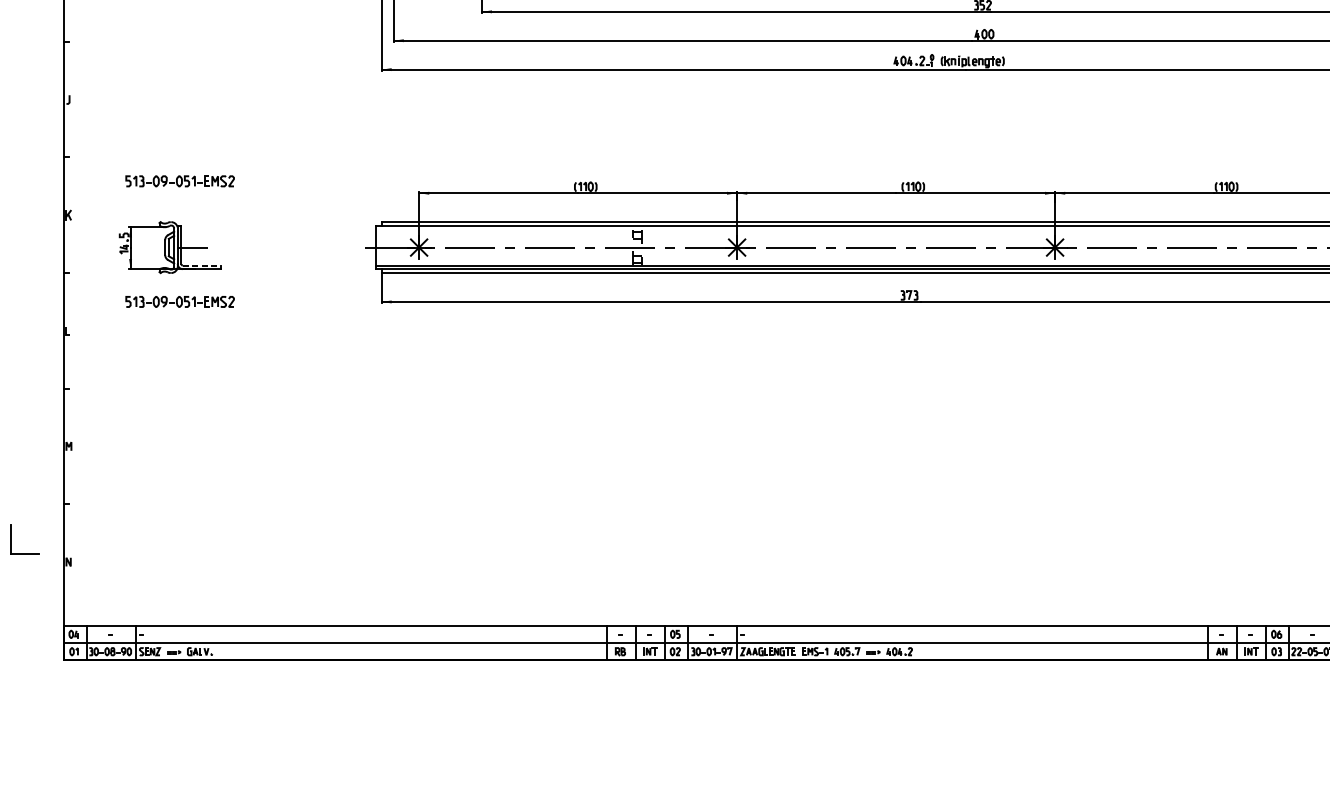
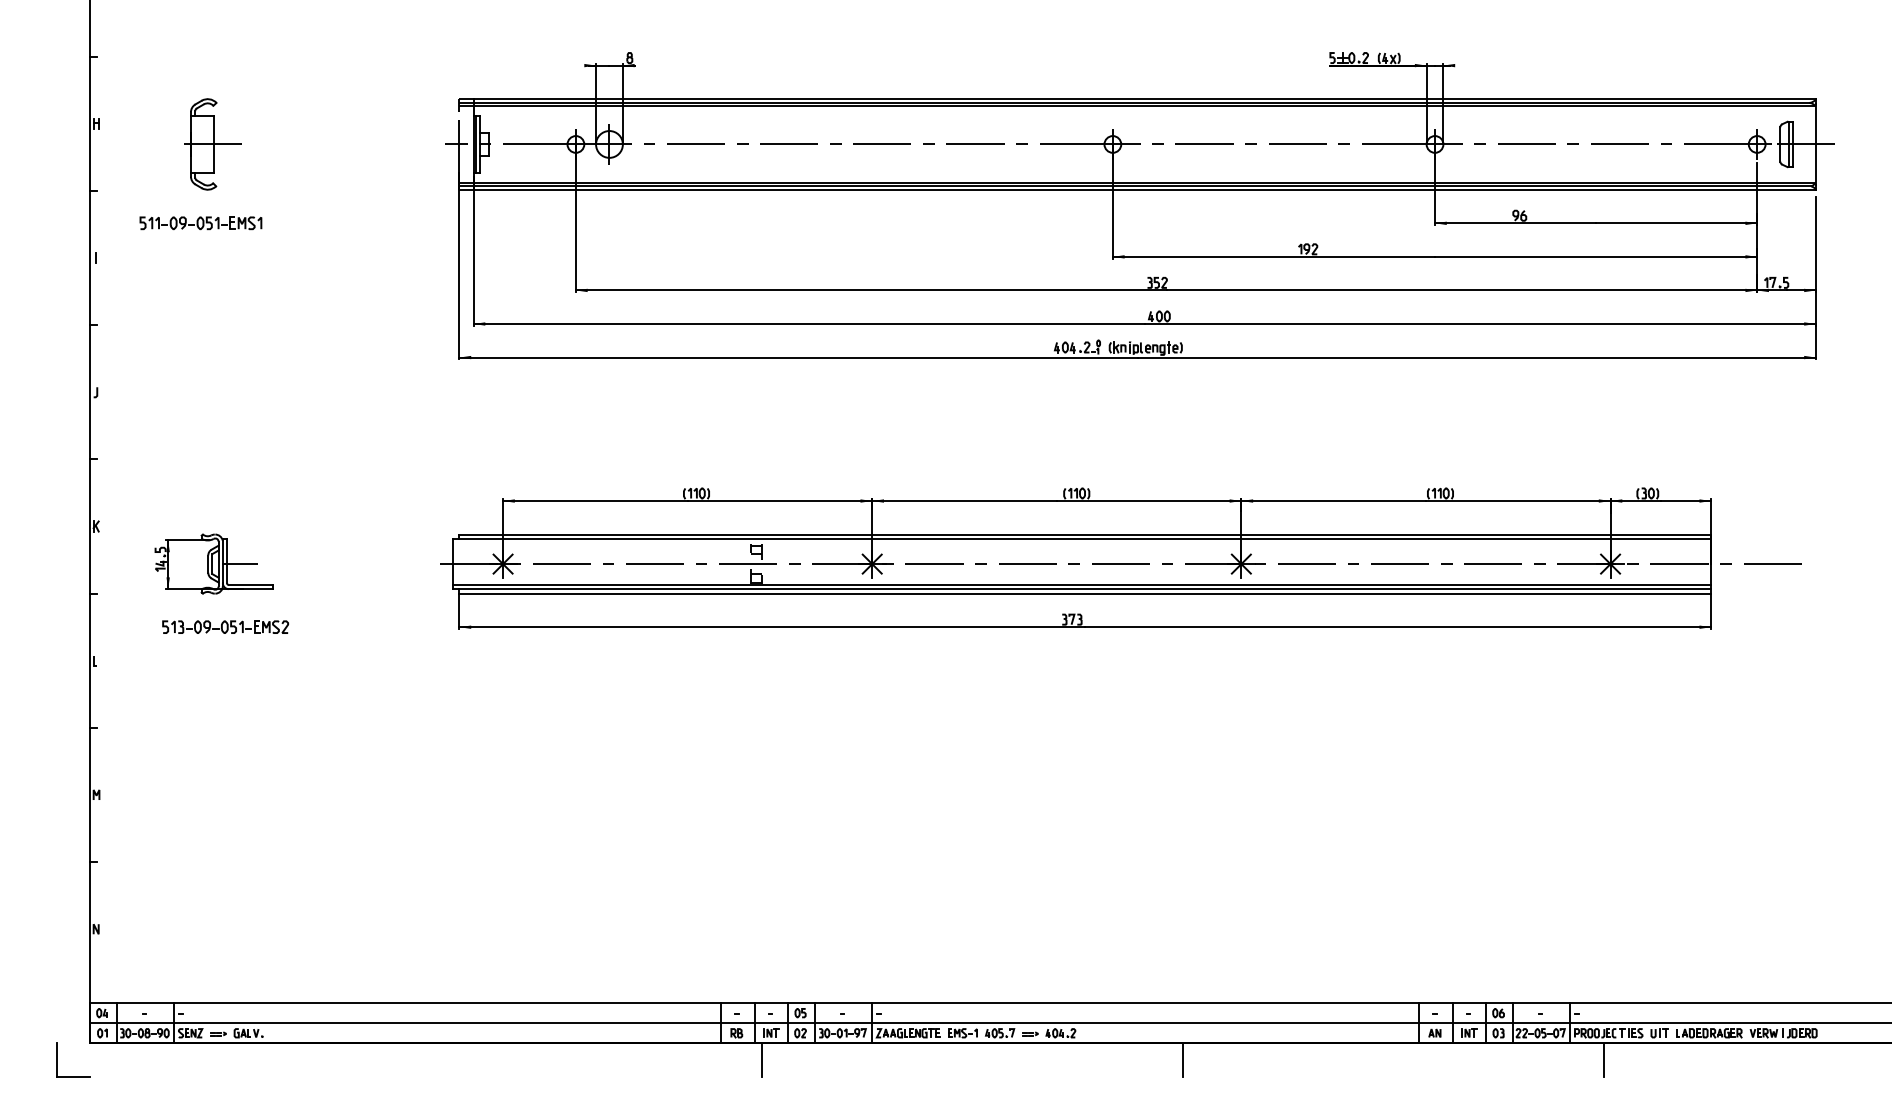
part: (180, 180) -> (225, 486), removed
line: (202, 265) -> (251, 584), dashed -> solid
part: (11, 539) -> (57, 1059), moved
line: (641, 674) -> (761, 1059), added
line: (1004, 674) -> (1182, 1059), added

